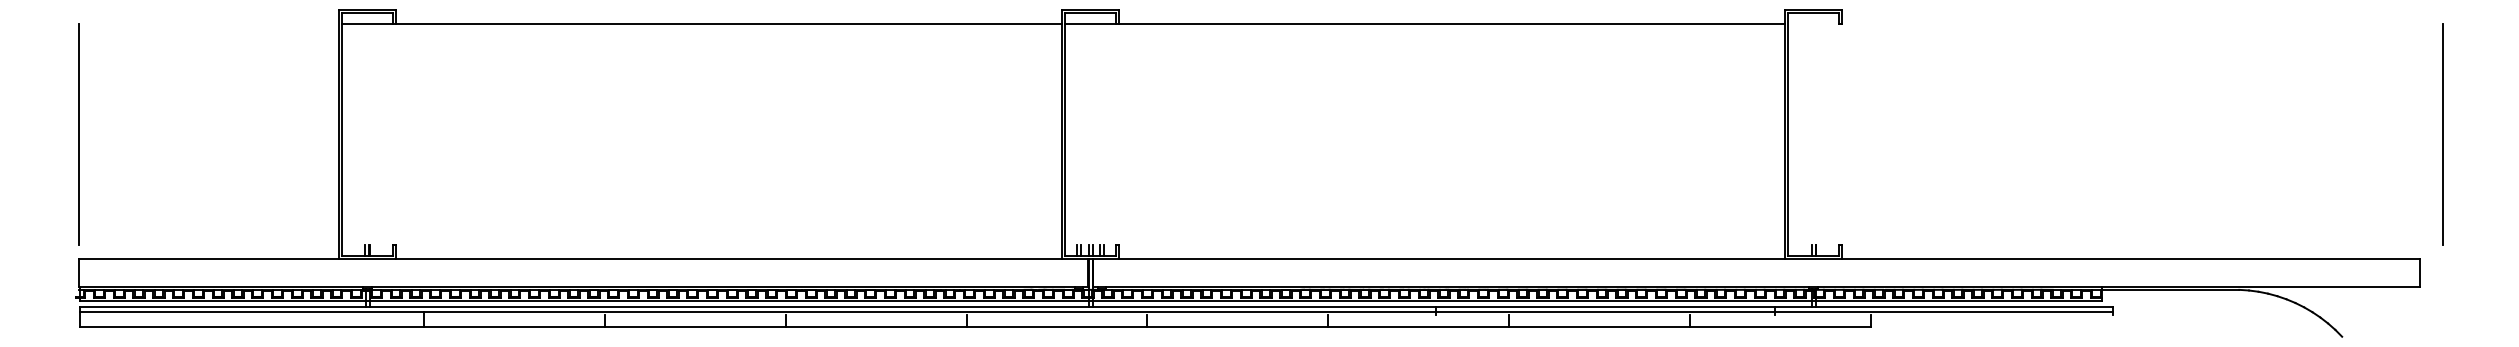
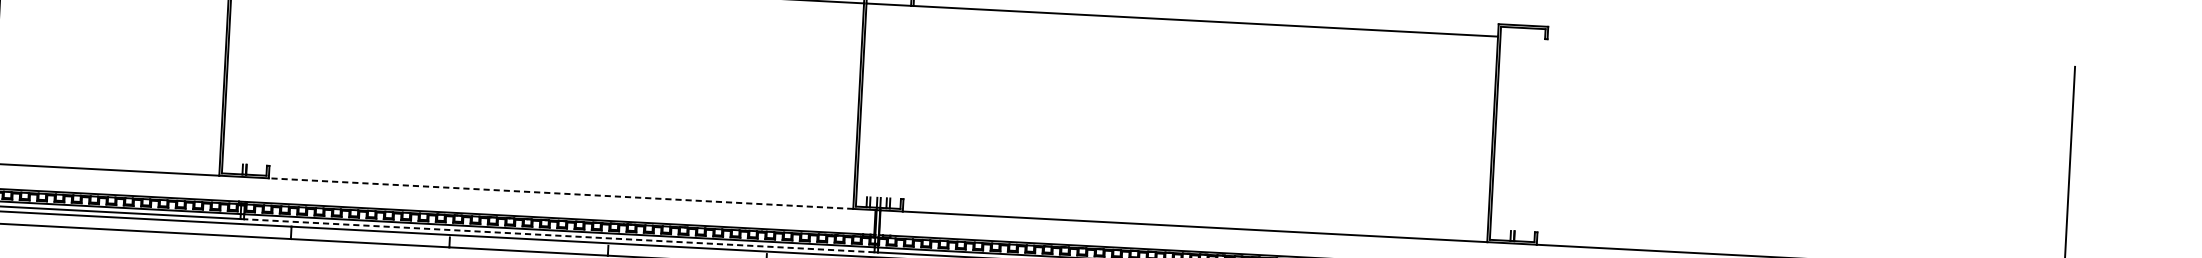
line: (728, 258) -> (560, 193), solid -> dashed
line: (729, 306) -> (559, 235), solid -> dashed

